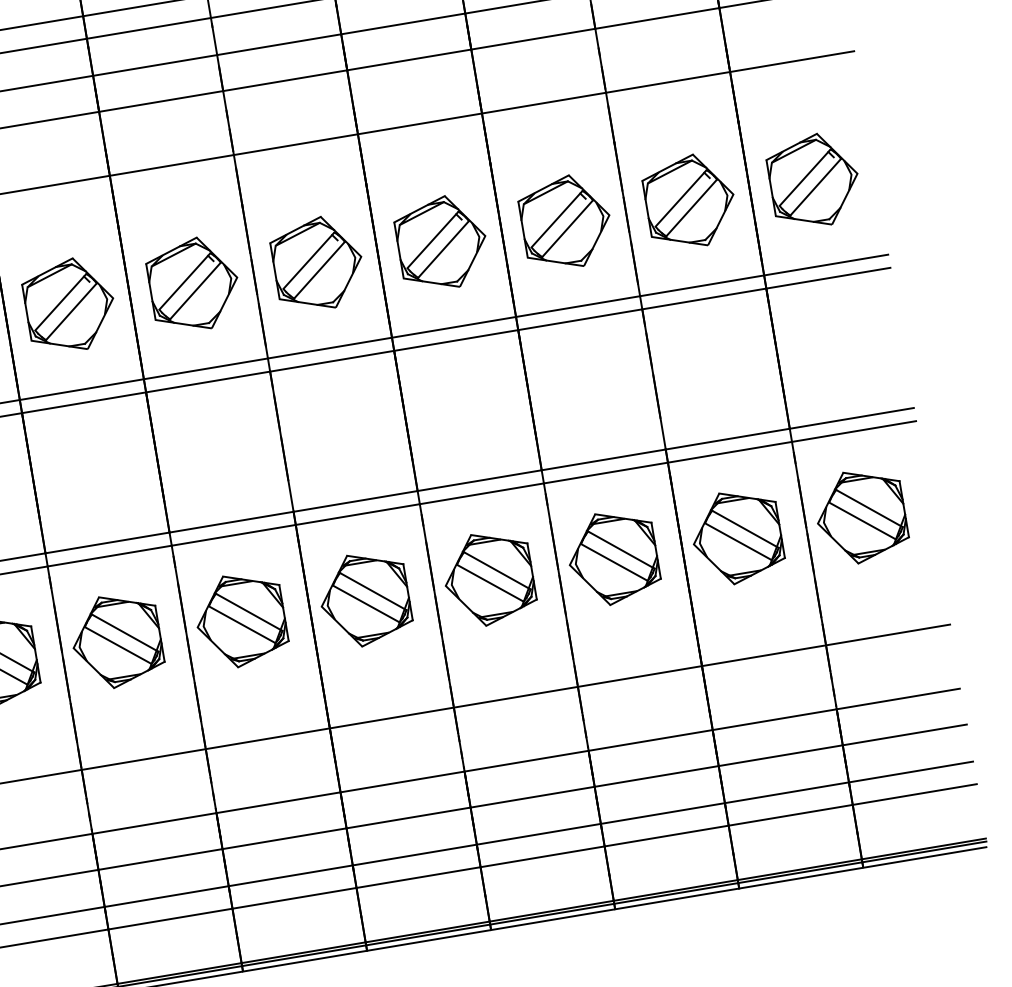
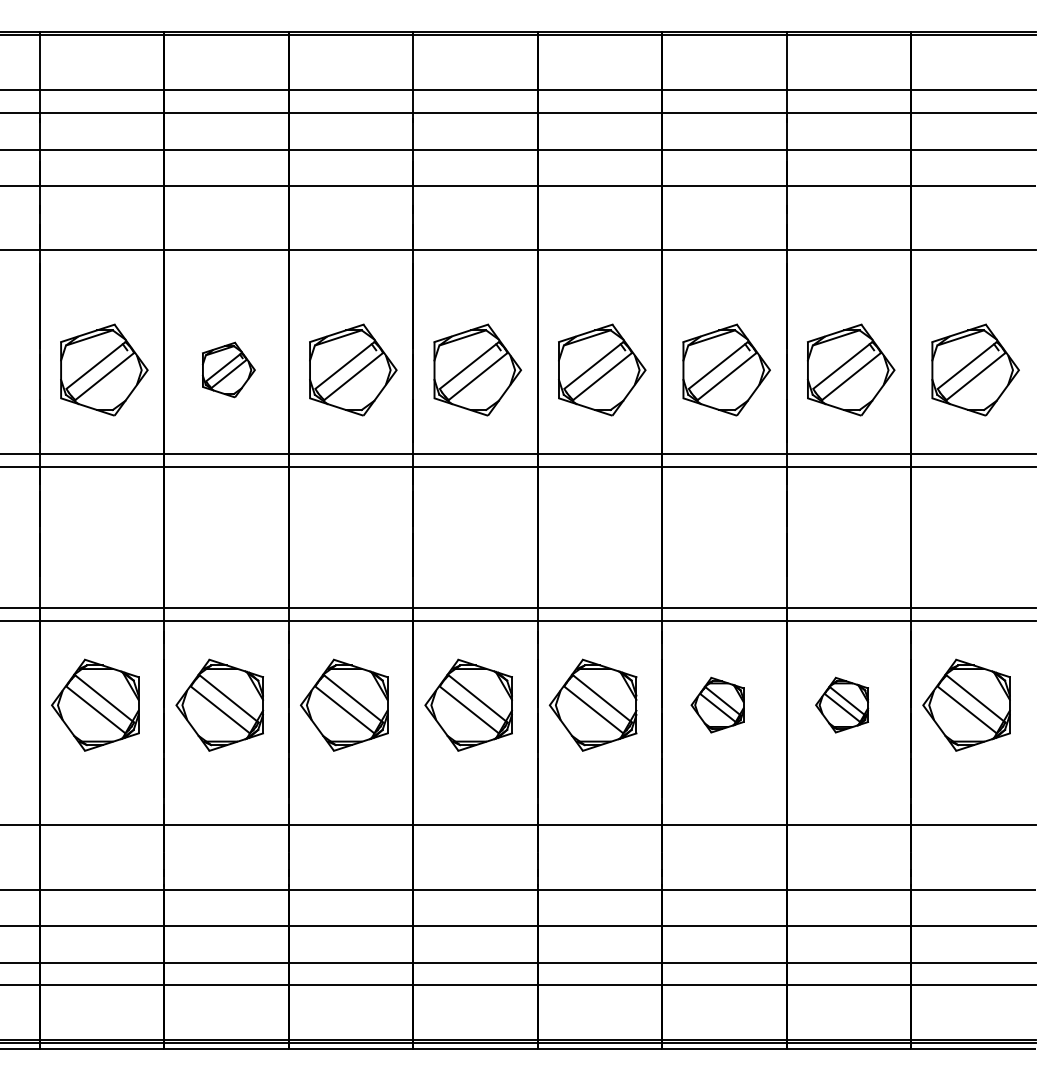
part: (69, 304) -> (228, 369), size x0.6
part: (736, 536) -> (841, 704), size x0.6
part: (612, 557) -> (717, 704), size x0.6

